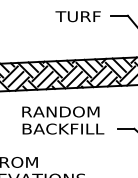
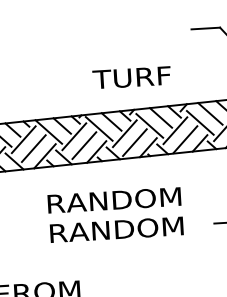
text: (77, 16) -> (130, 77), moved
text: (64, 128) -> (122, 228), BACKFILL -> RANDOM

